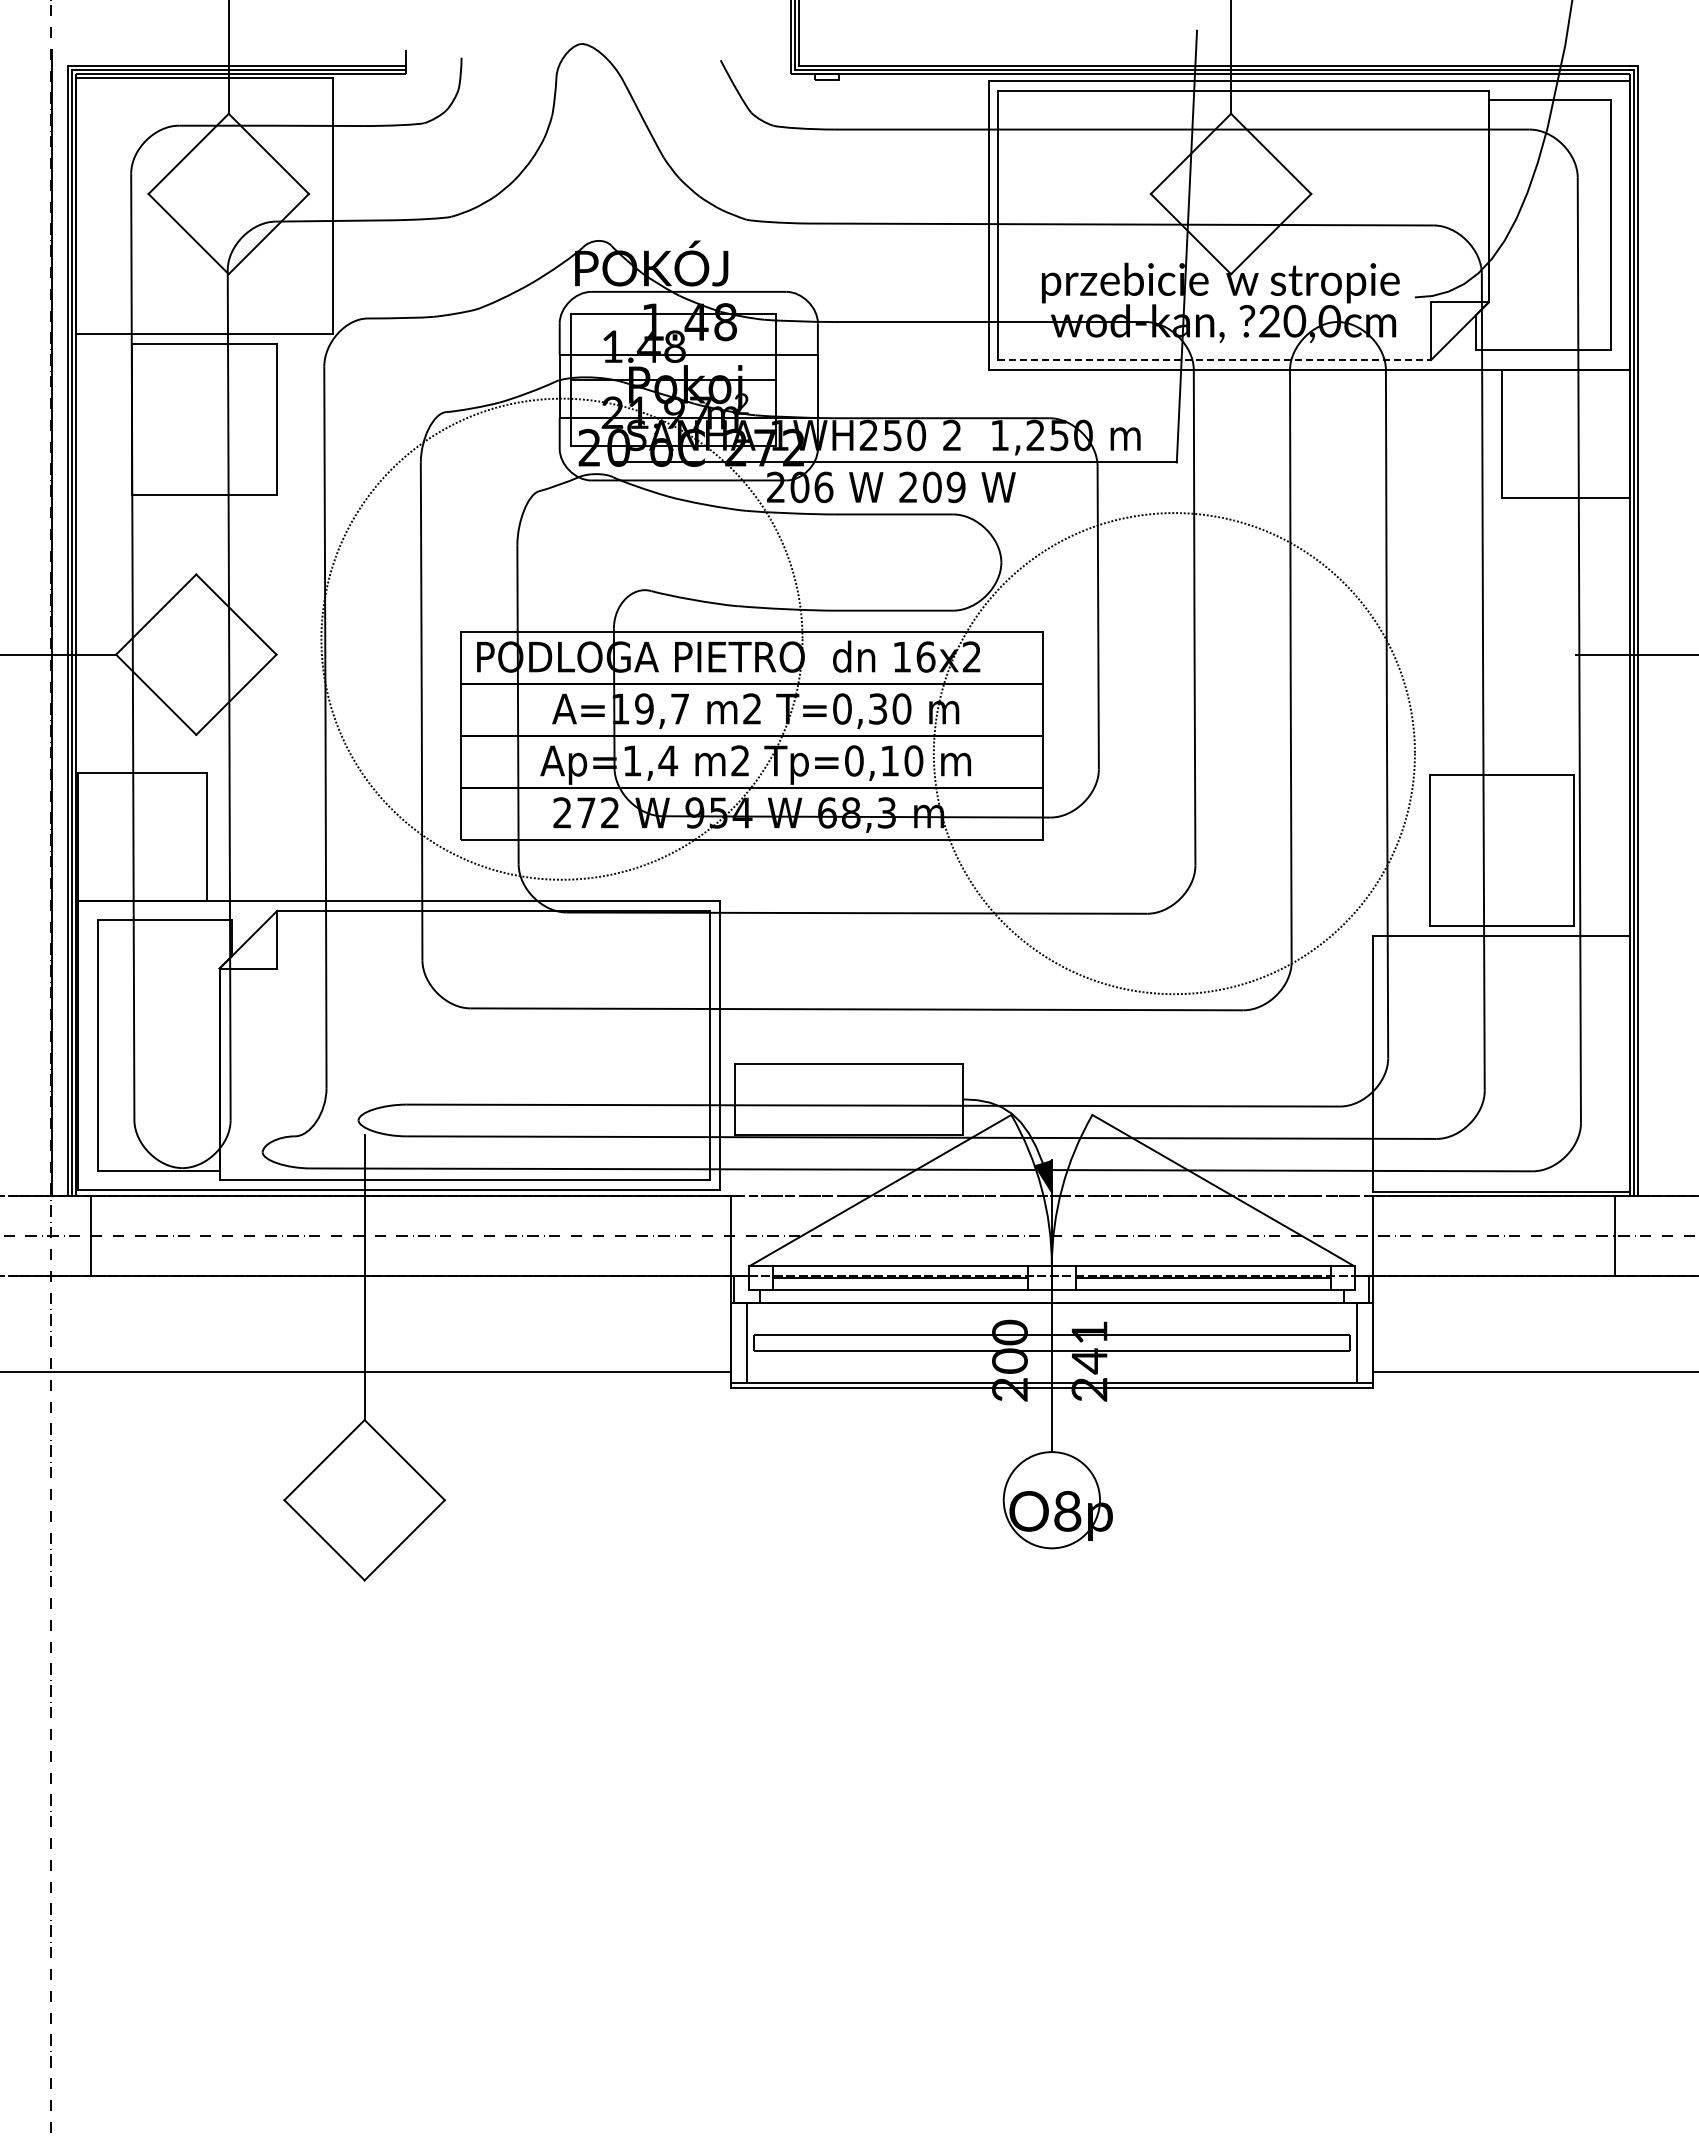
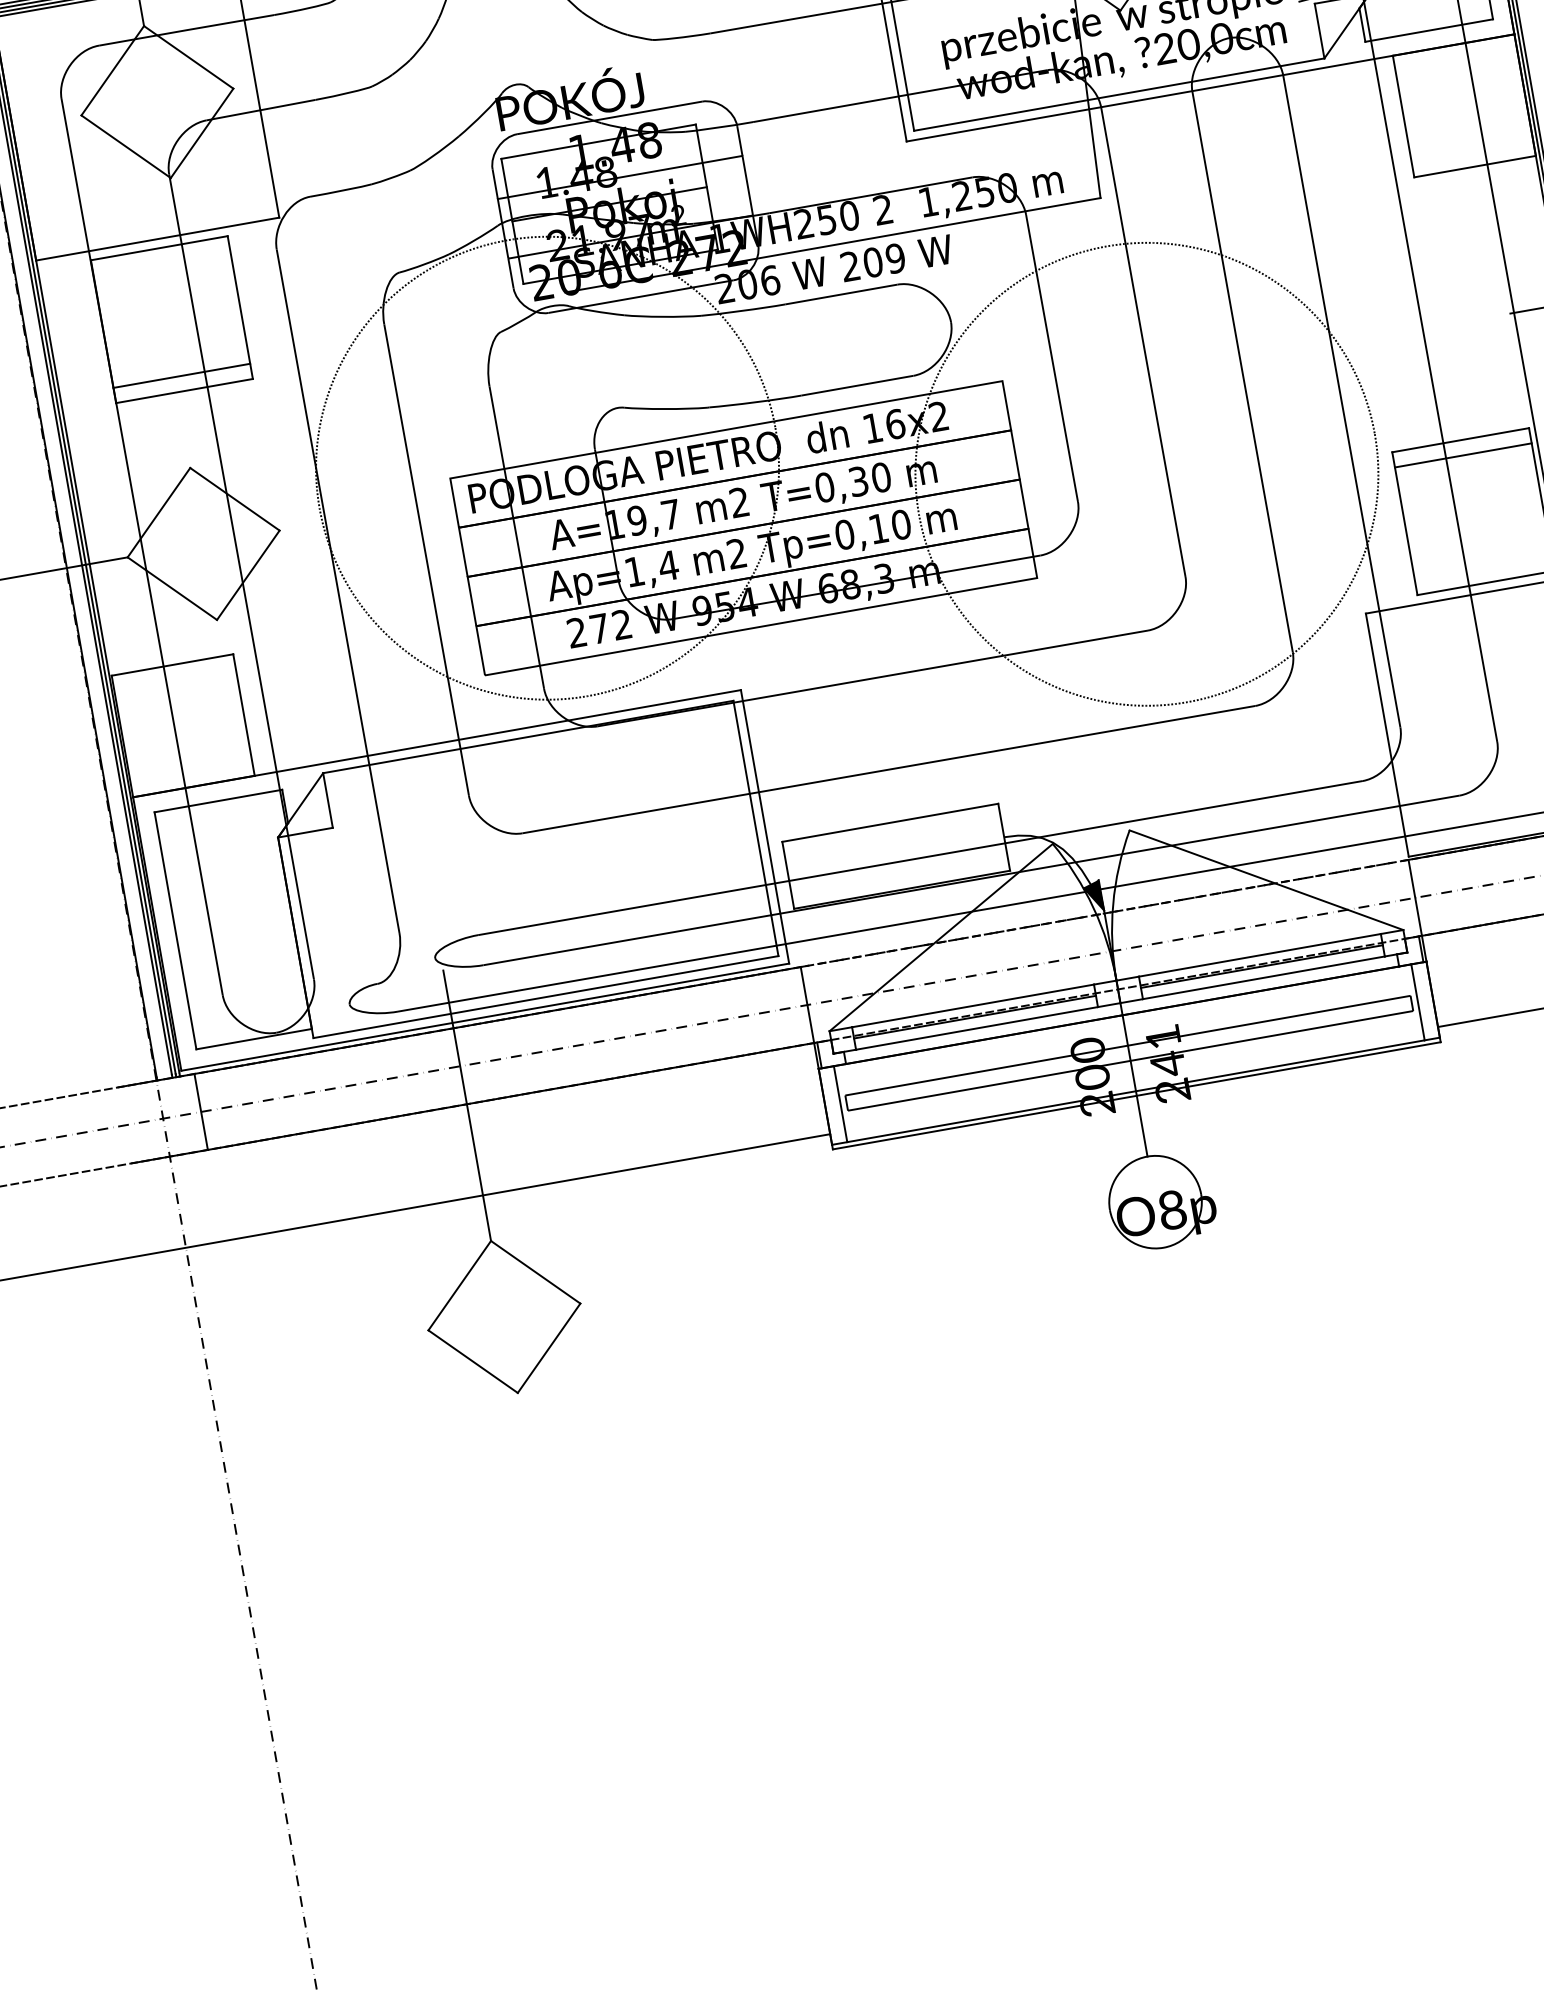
line: (1215, 359) -> (1120, 94), dashed -> solid
line: (204, 478) -> (181, 375), added
line: (1501, 791) -> (1463, 455), added

